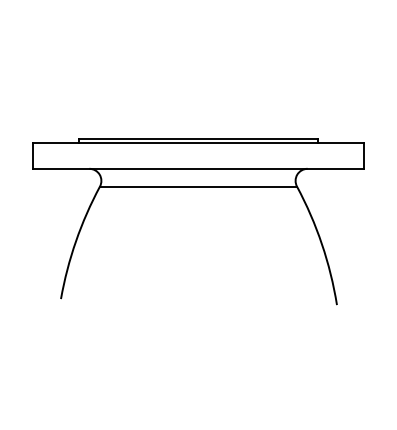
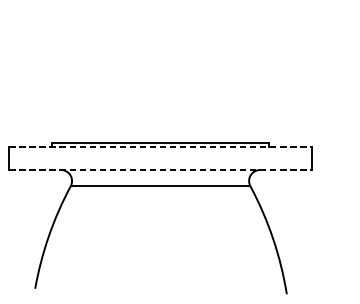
line: (198, 143) -> (160, 146), solid -> dashed
line: (198, 168) -> (160, 169), solid -> dashed

